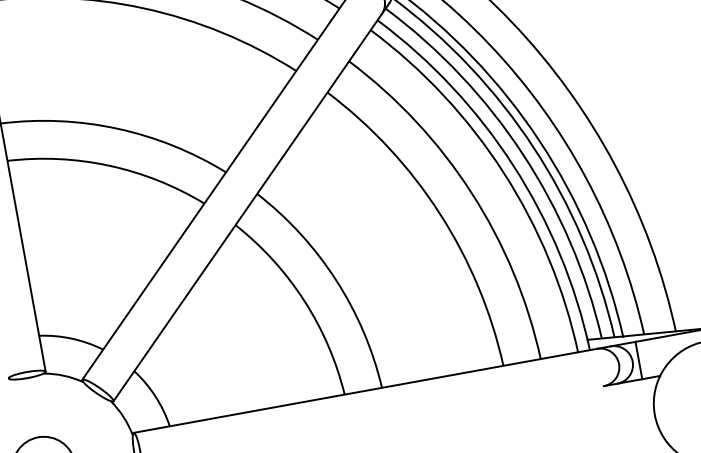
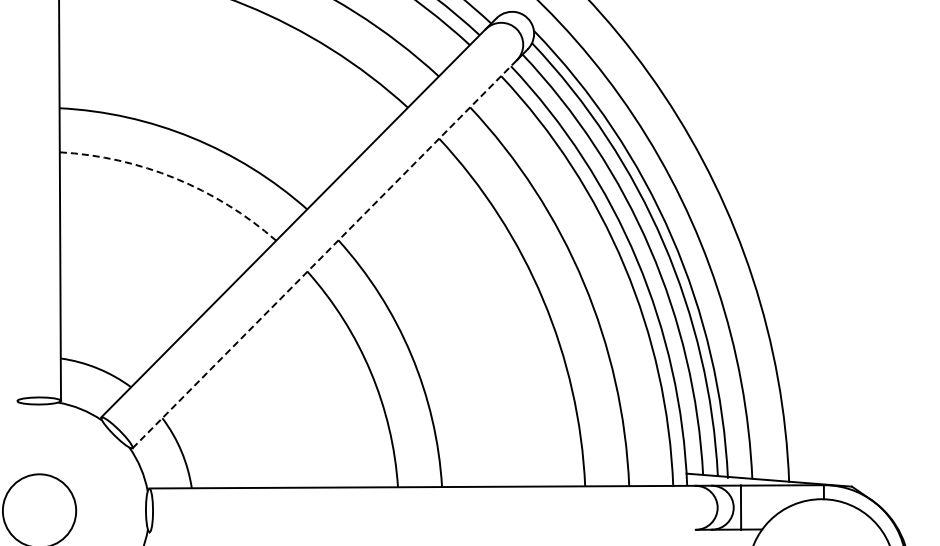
arc: (109, 165) -> (175, 178), solid -> dashed
line: (248, 207) -> (325, 253), solid -> dashed

